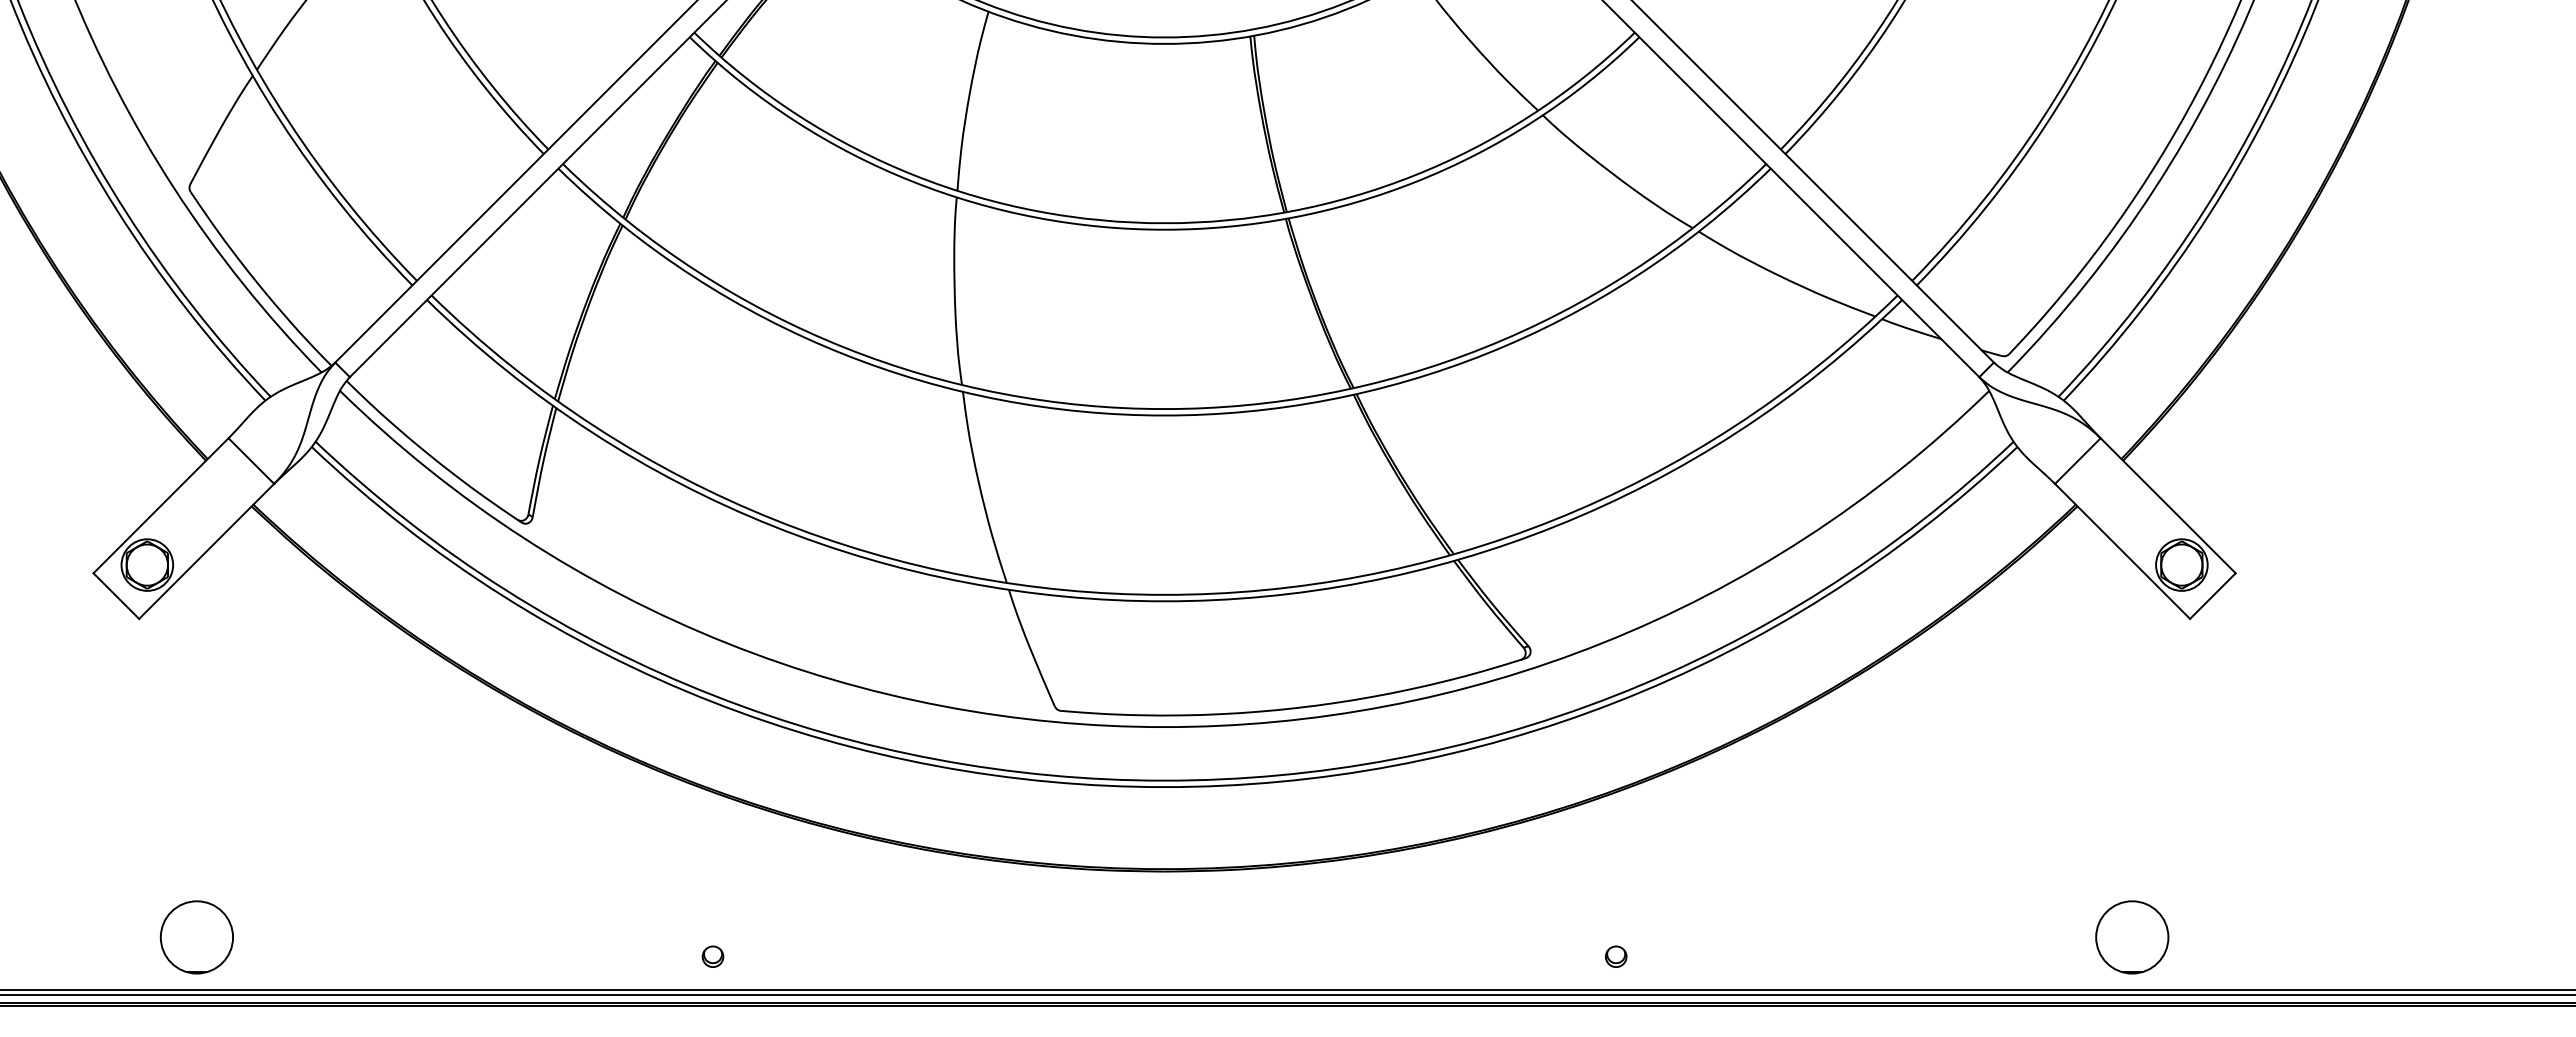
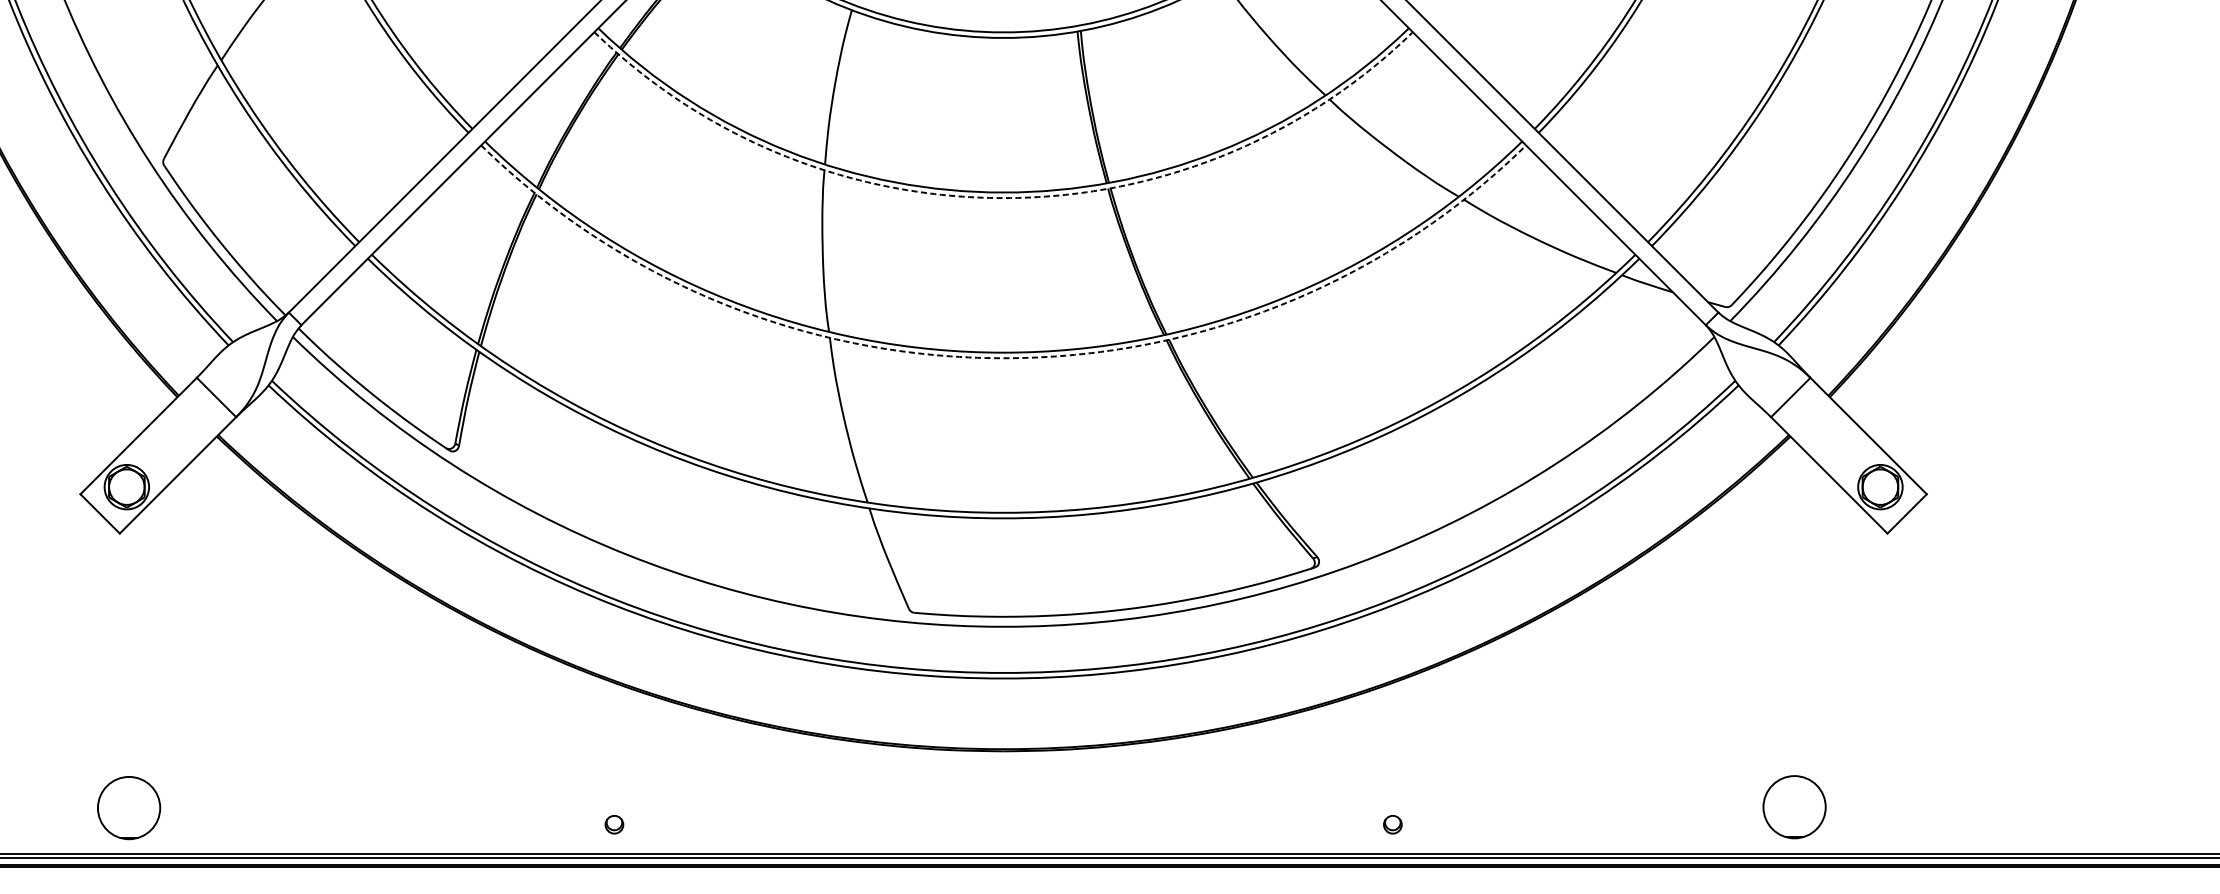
arc: (1164, 229) -> (1003, 197), solid -> dashed
arc: (1164, 415) -> (1003, 358), solid -> dashed
circle: (196, 937) -> (128, 808), moved
circle: (2132, 937) -> (1794, 807), moved

